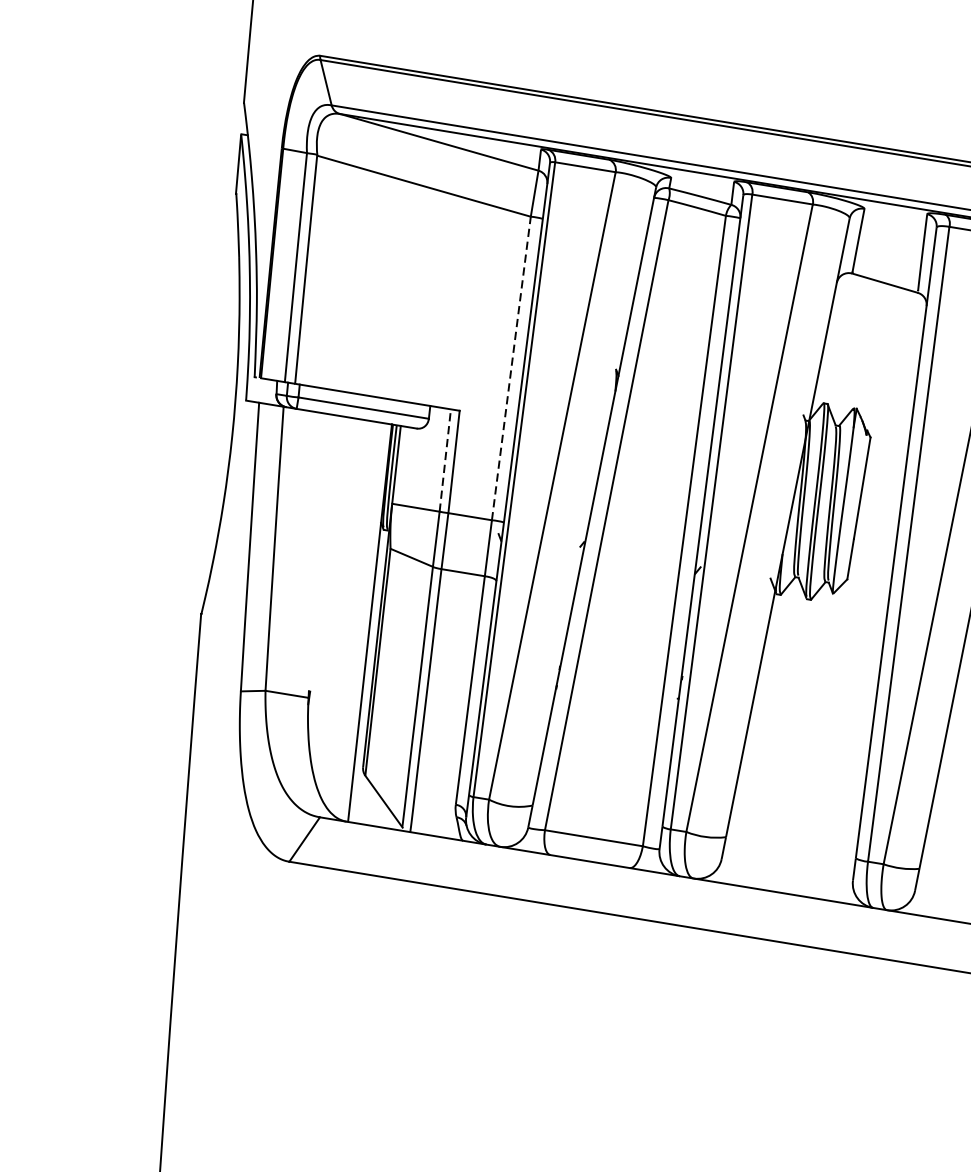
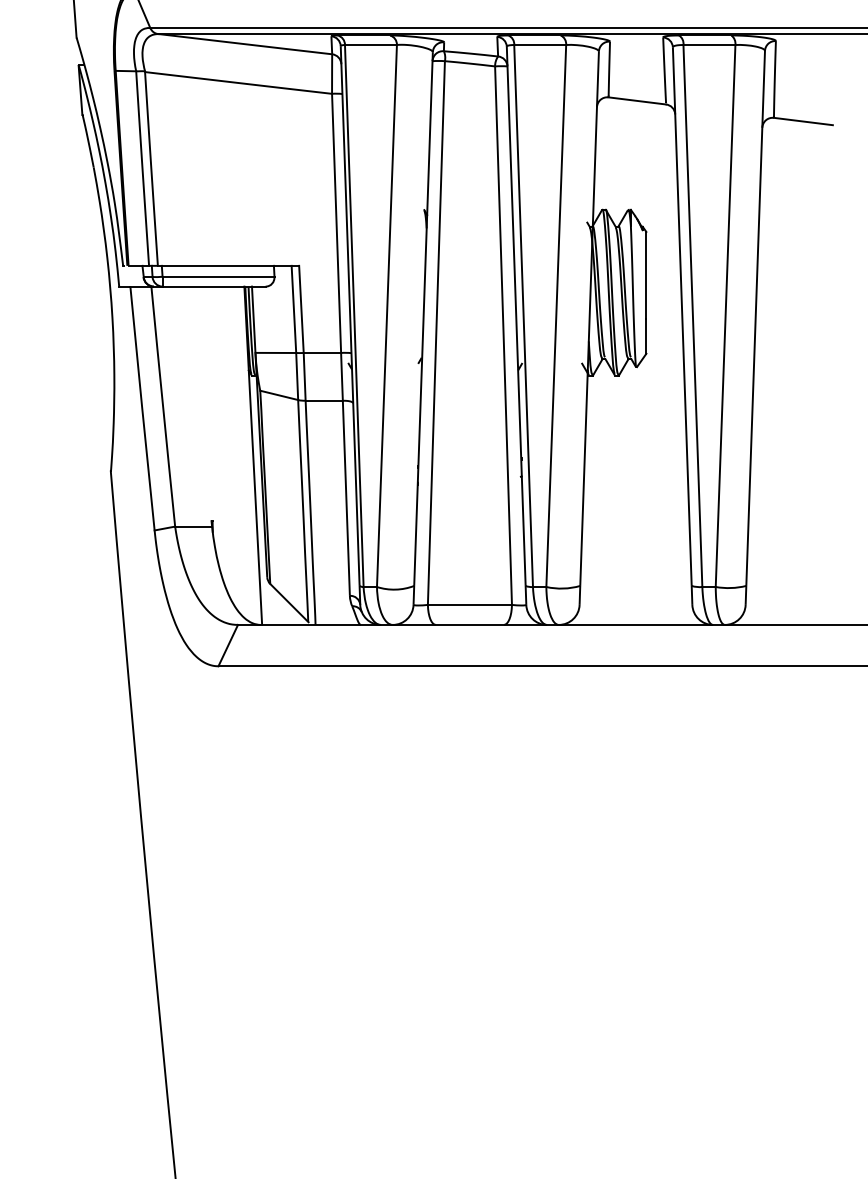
line: (511, 368) -> (336, 223), dashed -> solid
line: (444, 460) -> (293, 309), dashed -> solid

